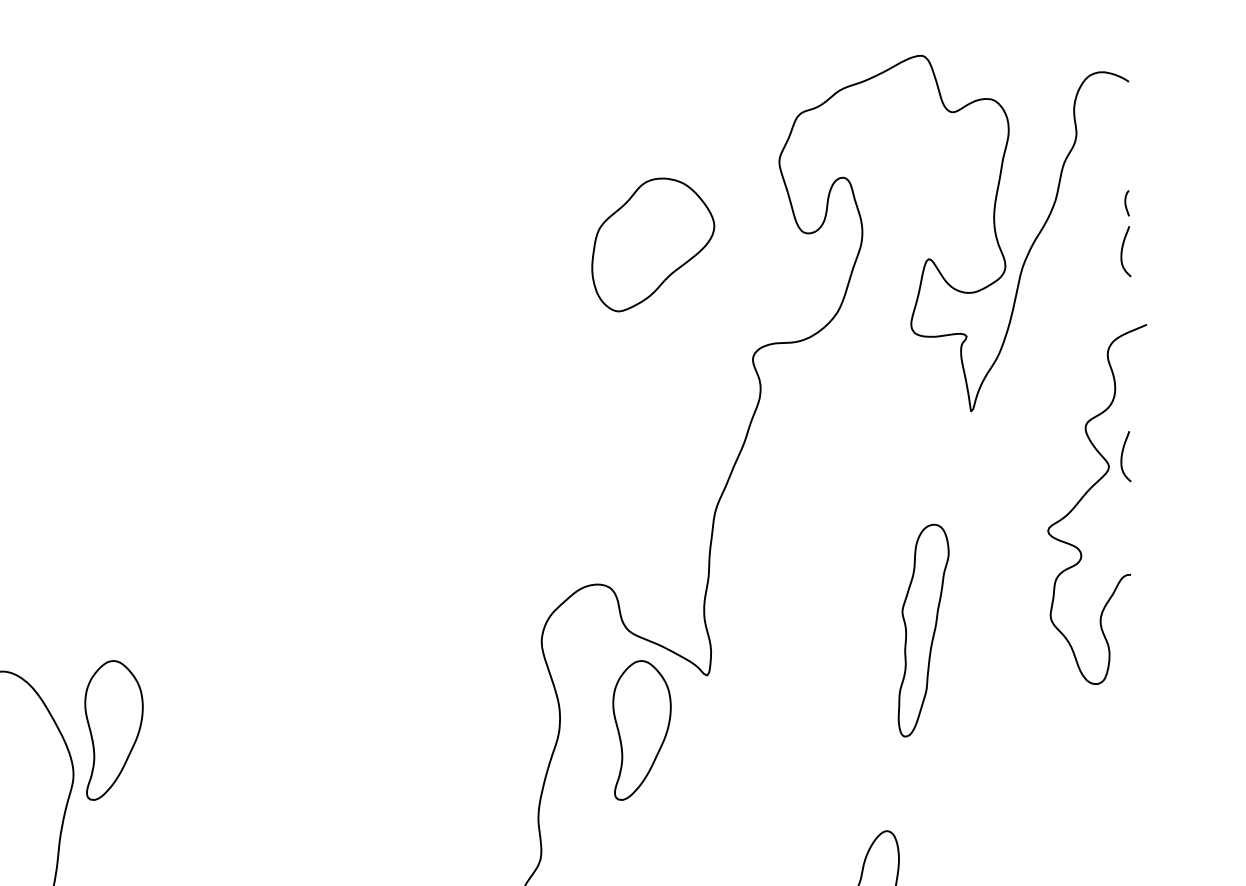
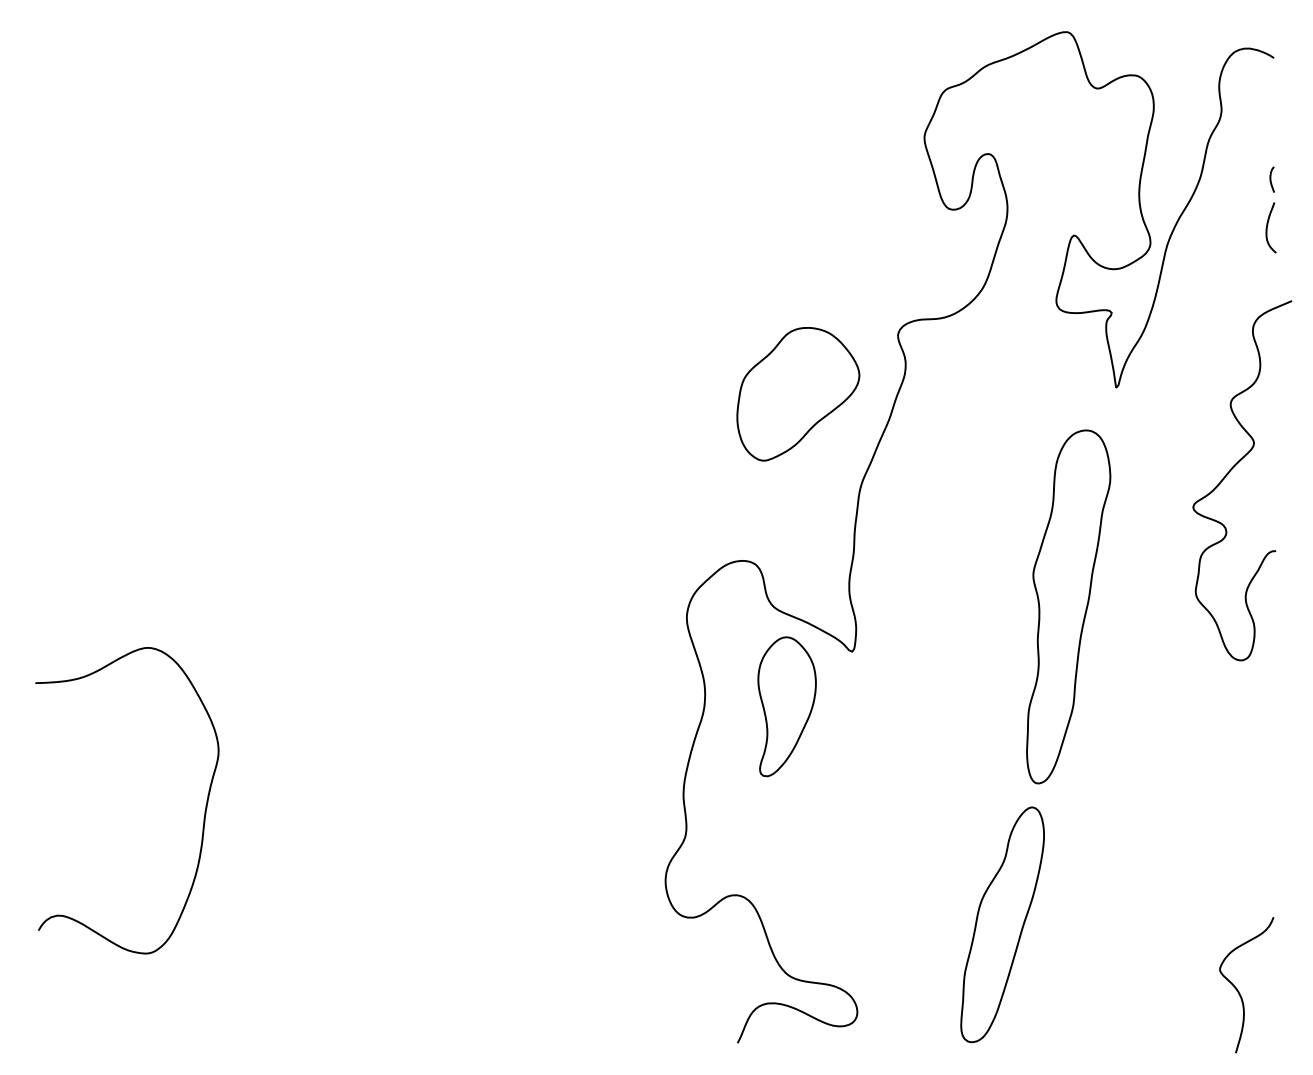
part: (653, 245) -> (798, 394), moved
curve: (1123, 454) -> (1268, 430), removed
part: (923, 630) -> (1068, 606), size x1.67
part: (113, 730) -> (258, 706), removed

